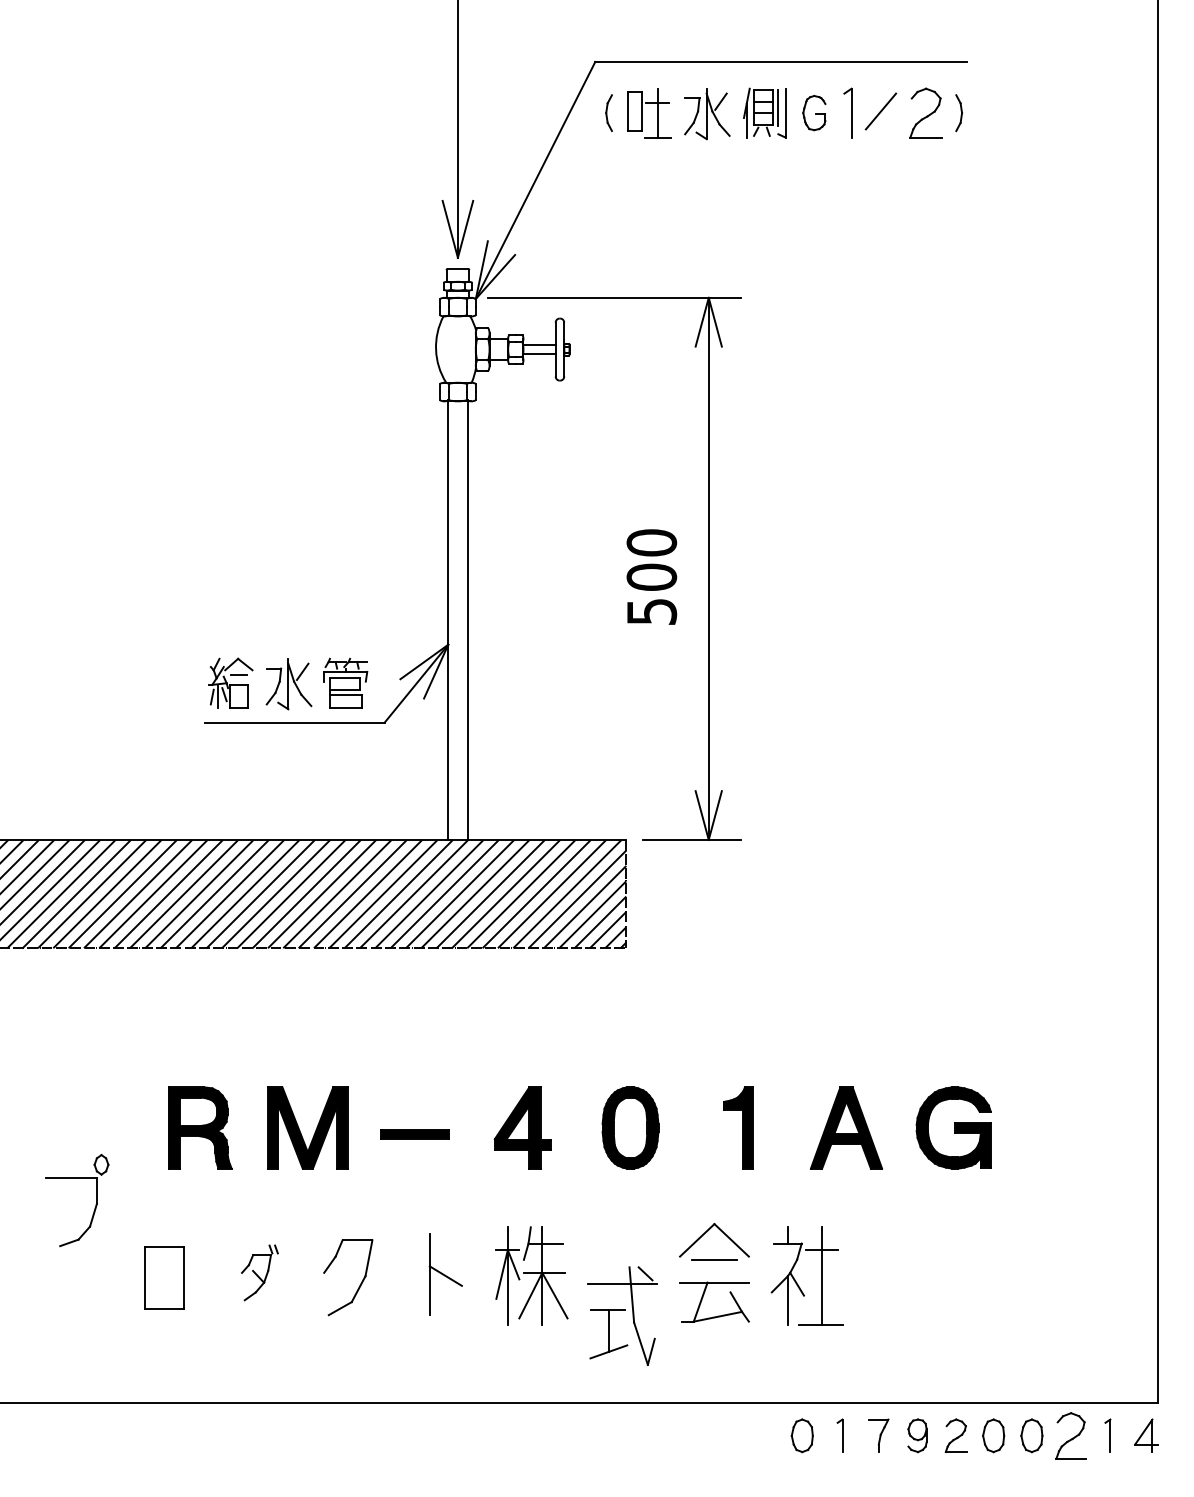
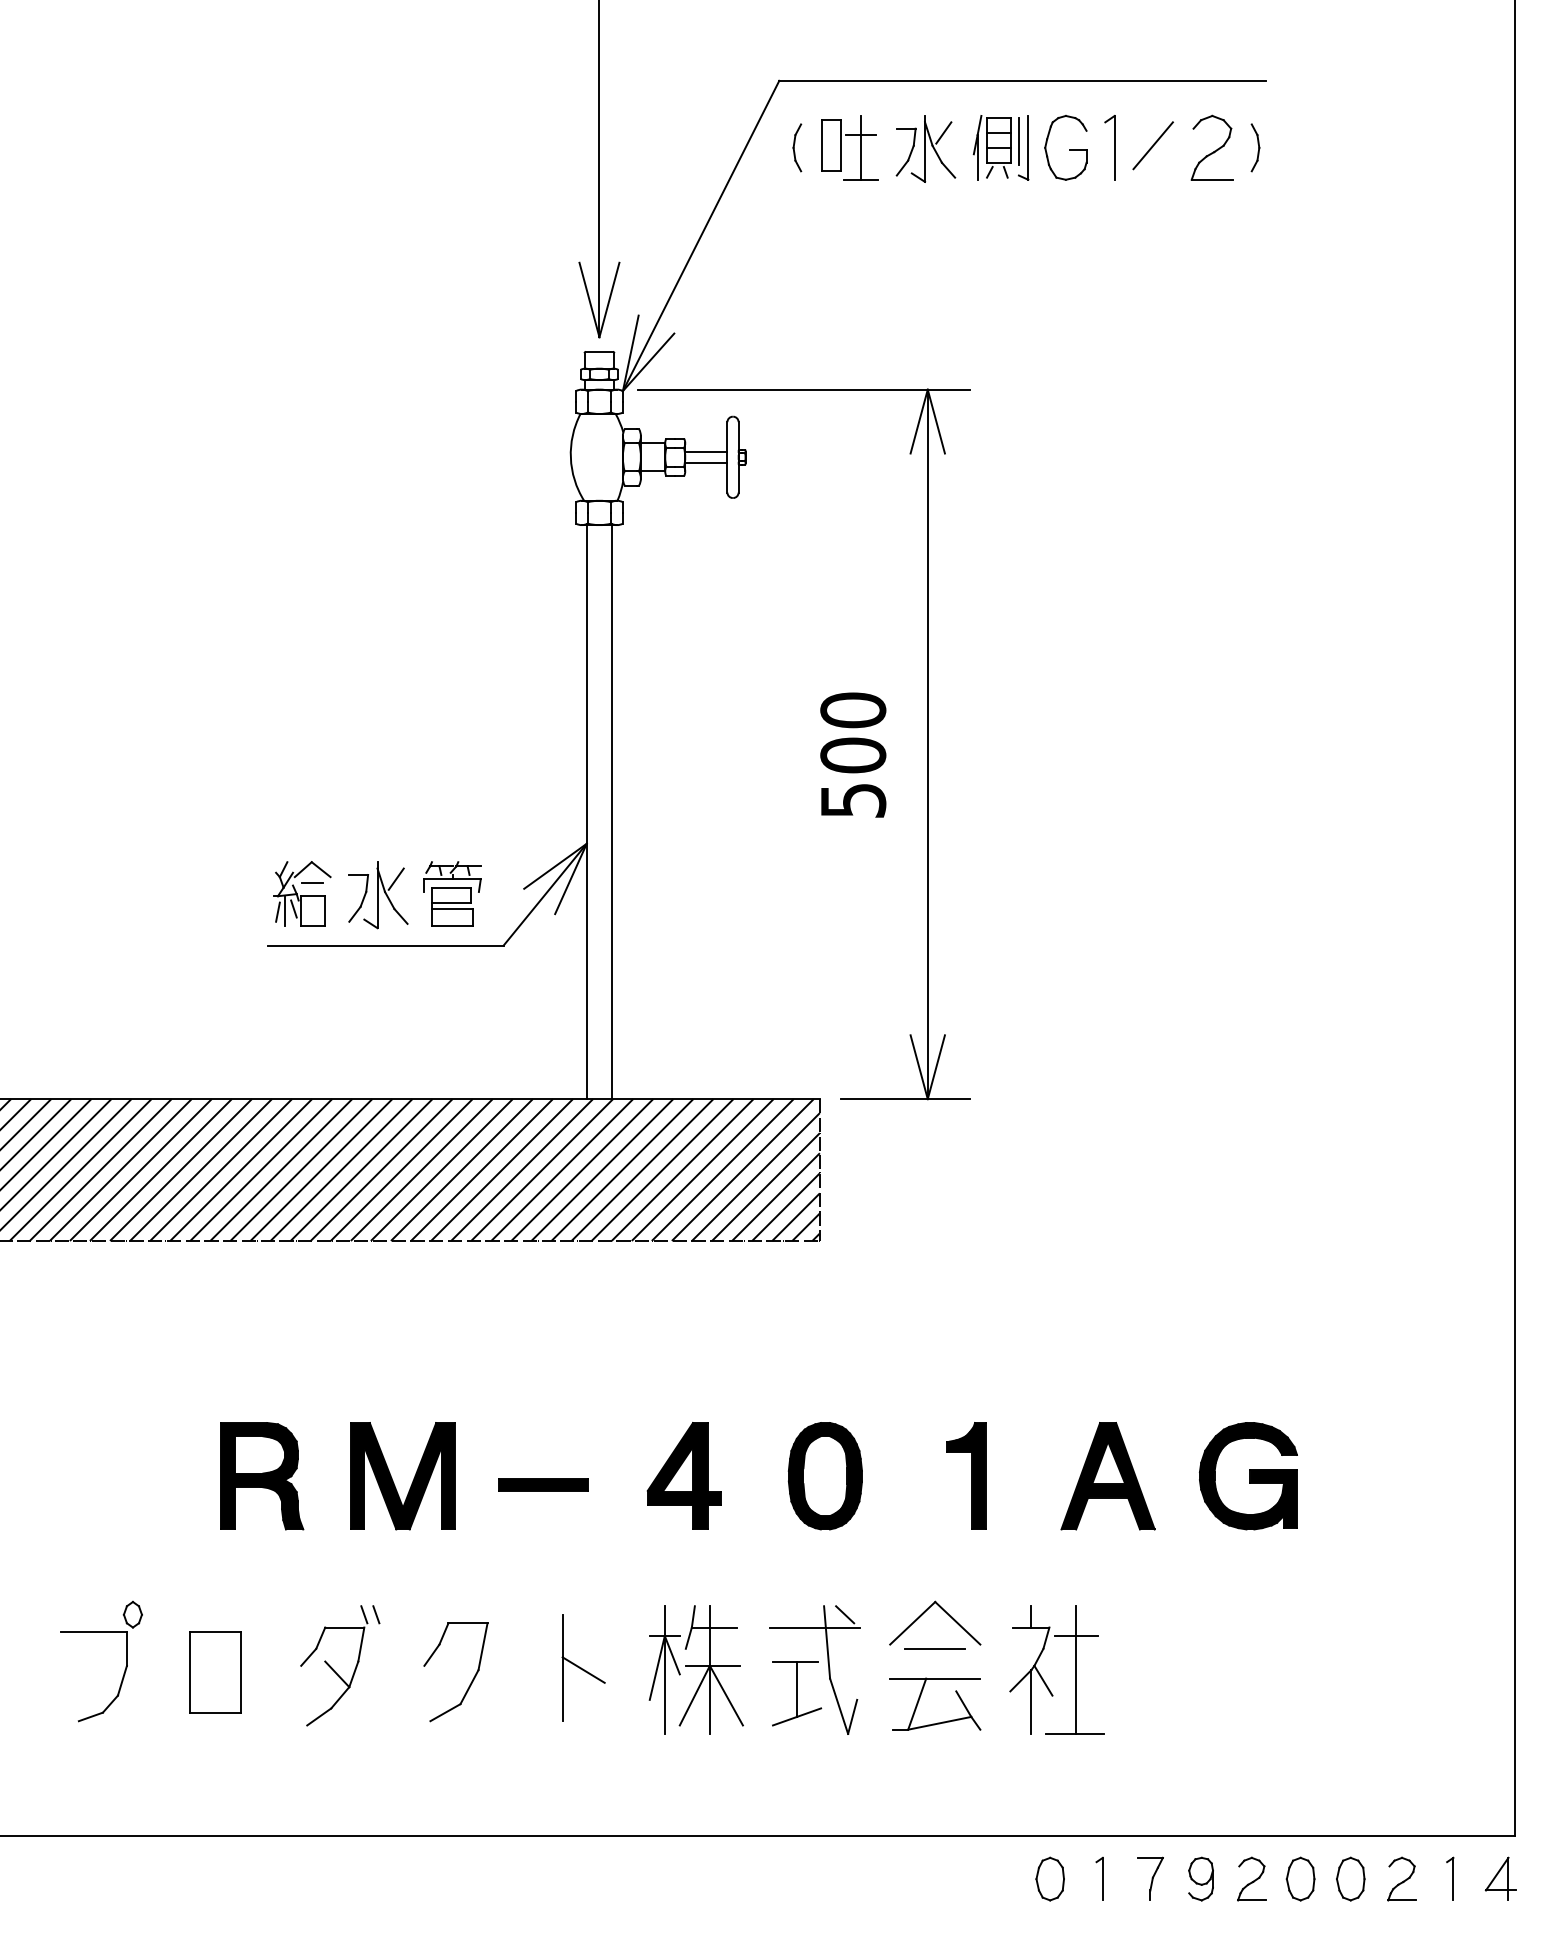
part: (814, 112) -> (1066, 147), size x1.43
part: (94, 1207) -> (123, 1670), moved
part: (259, 1272) -> (339, 1665), size x1.67
part: (622, 1315) -> (814, 1669), moved
part: (1070, 1435) -> (1401, 1878), size x0.71

